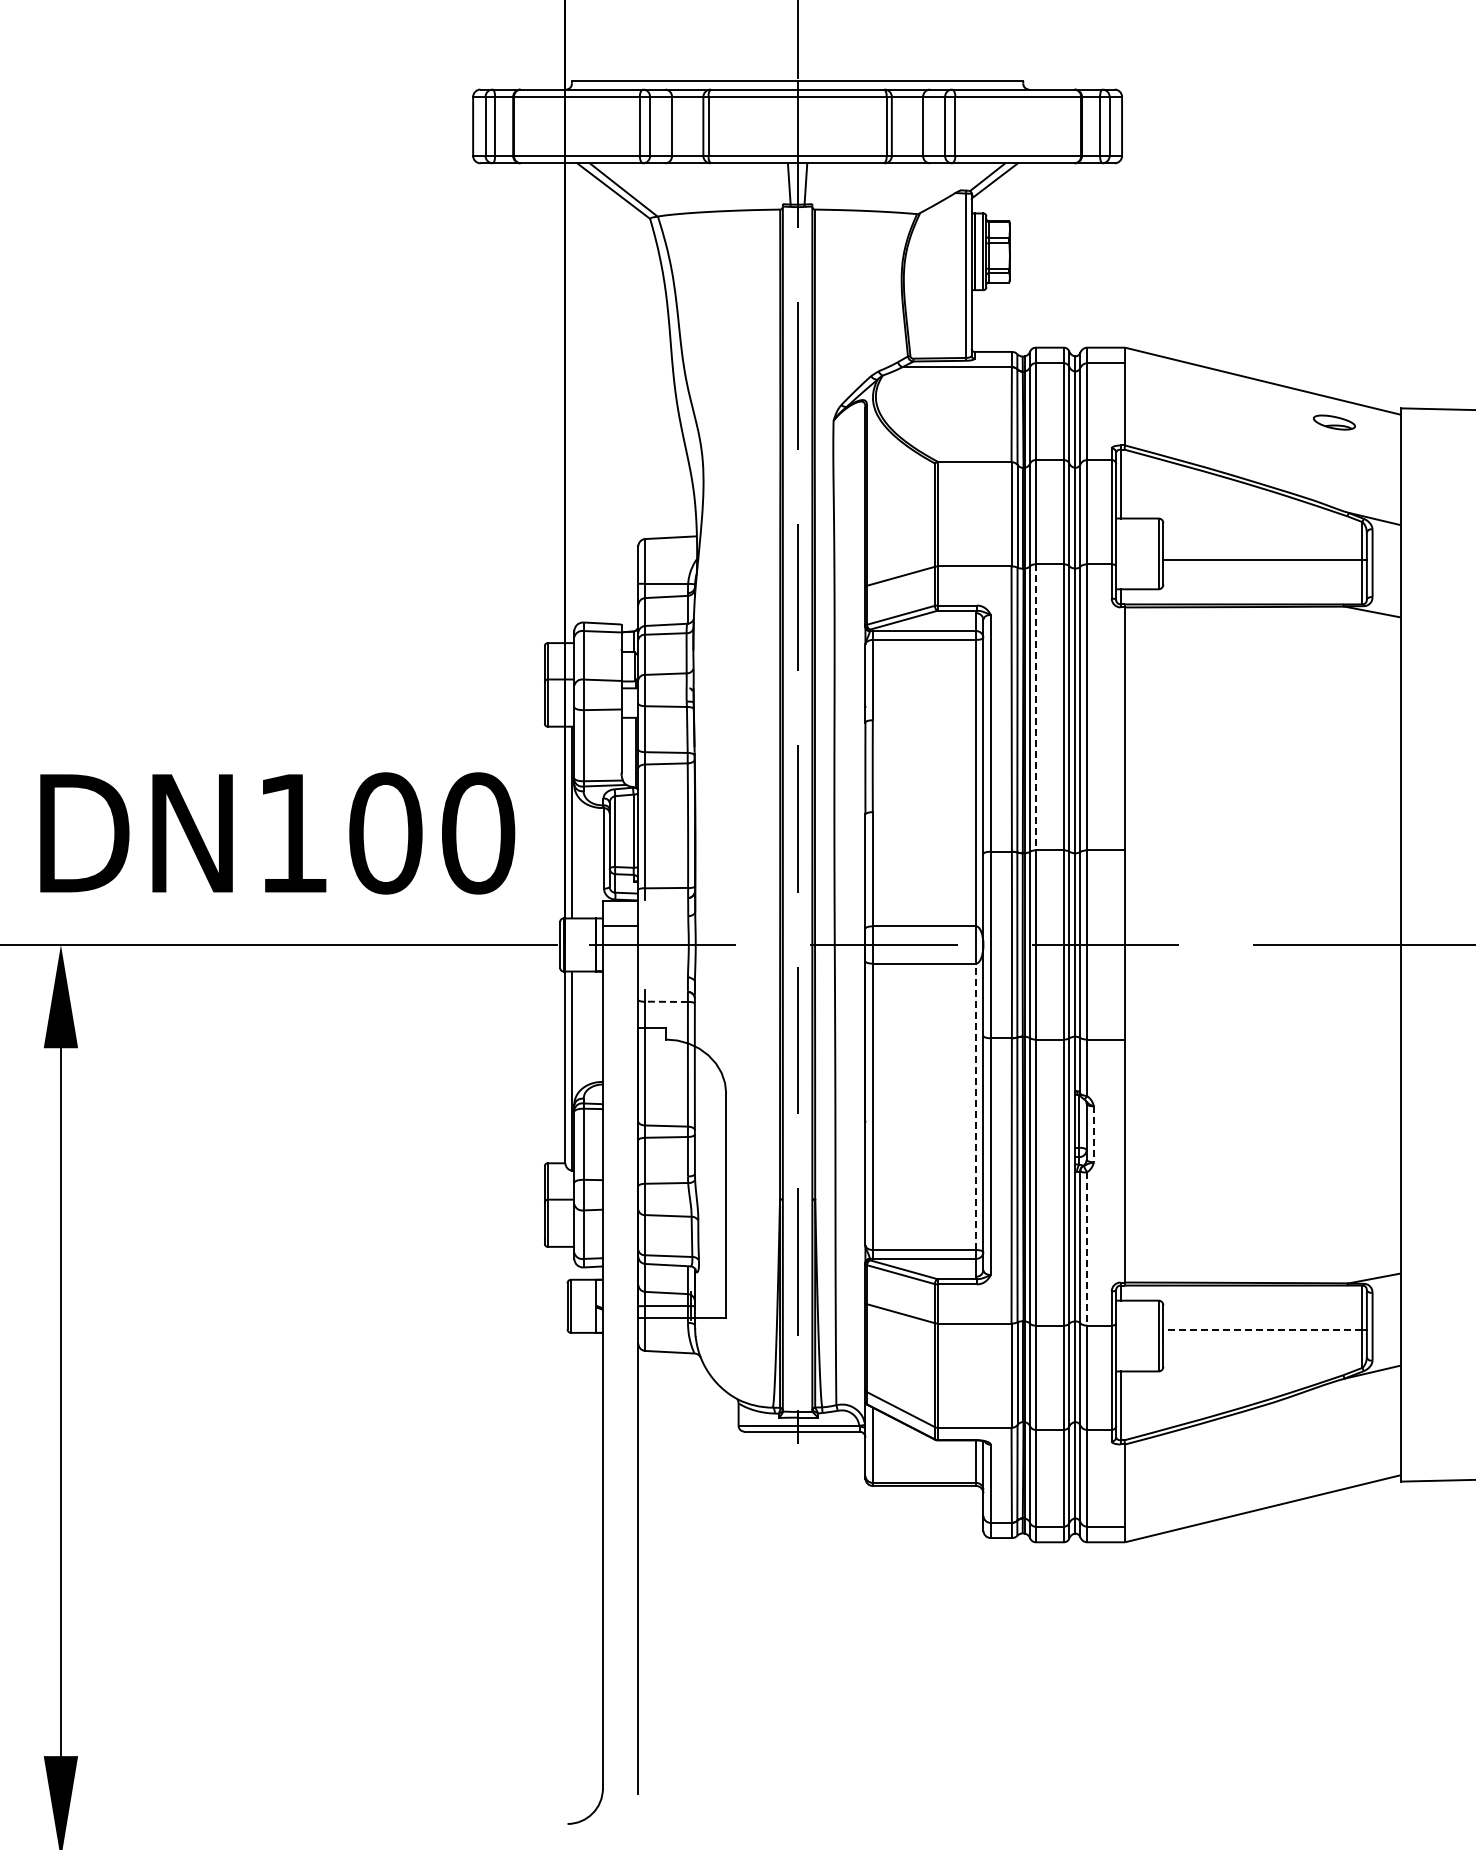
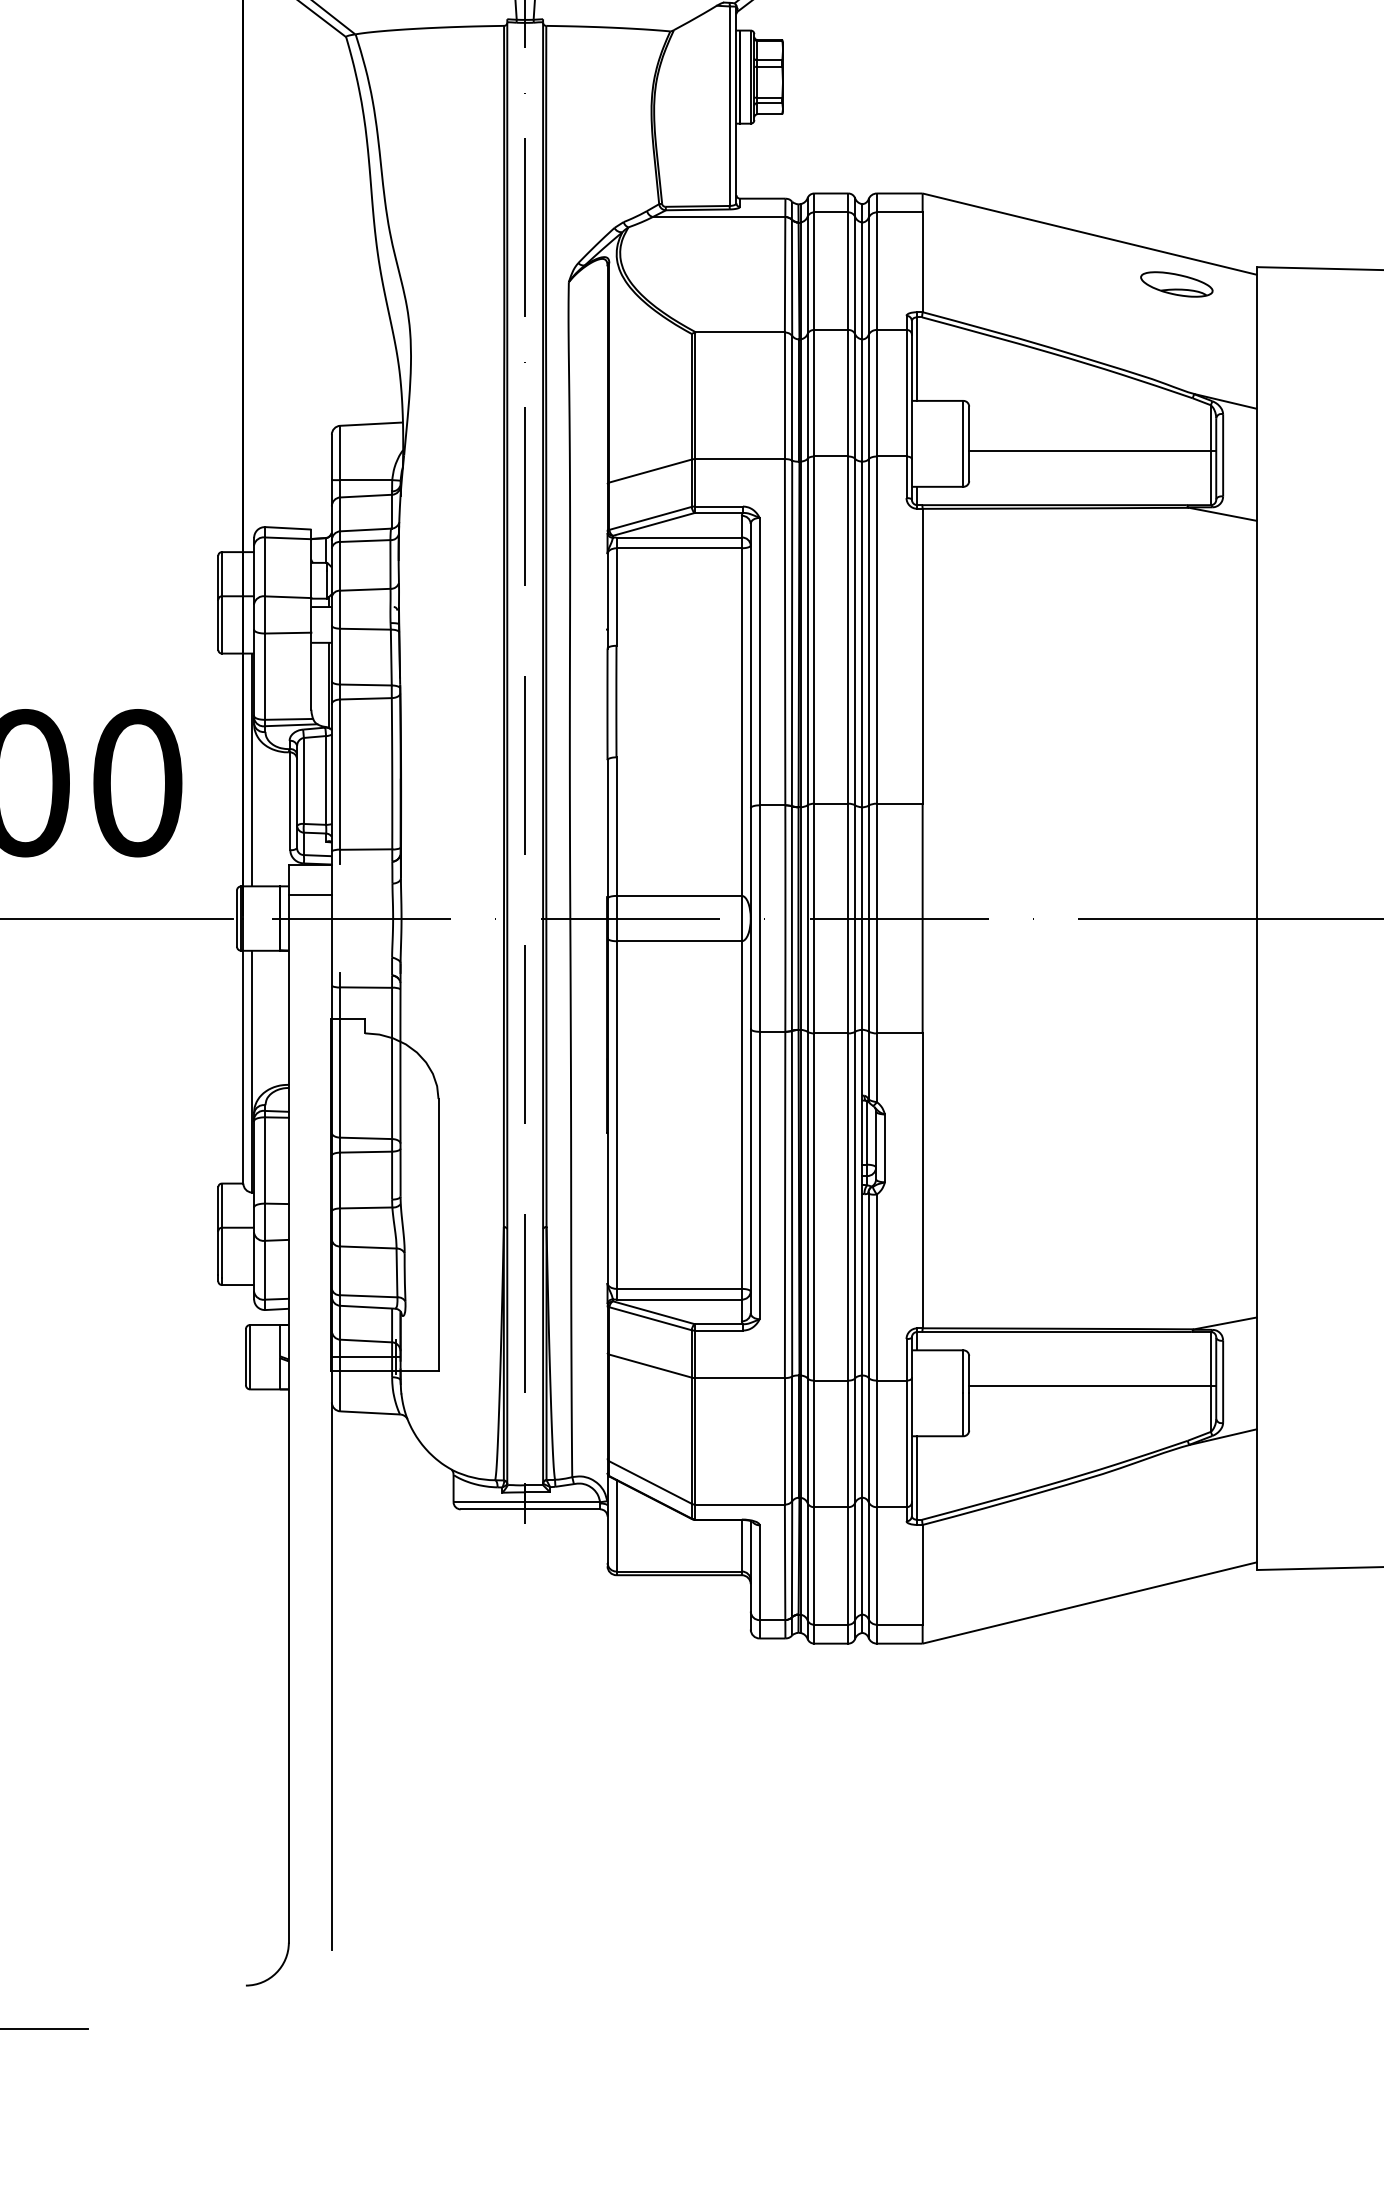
part: (1334, 422) -> (1176, 284), size x1.43
line: (1035, 707) -> (813, 630), dashed -> solid
line: (666, 1001) -> (366, 987), dashed -> solid
line: (976, 1106) -> (742, 1114), dashed -> solid
line: (1094, 1134) -> (885, 1148), dashed -> solid
line: (1087, 1248) -> (877, 1287), dashed -> solid
line: (1262, 1329) -> (1089, 1385), dashed -> solid

